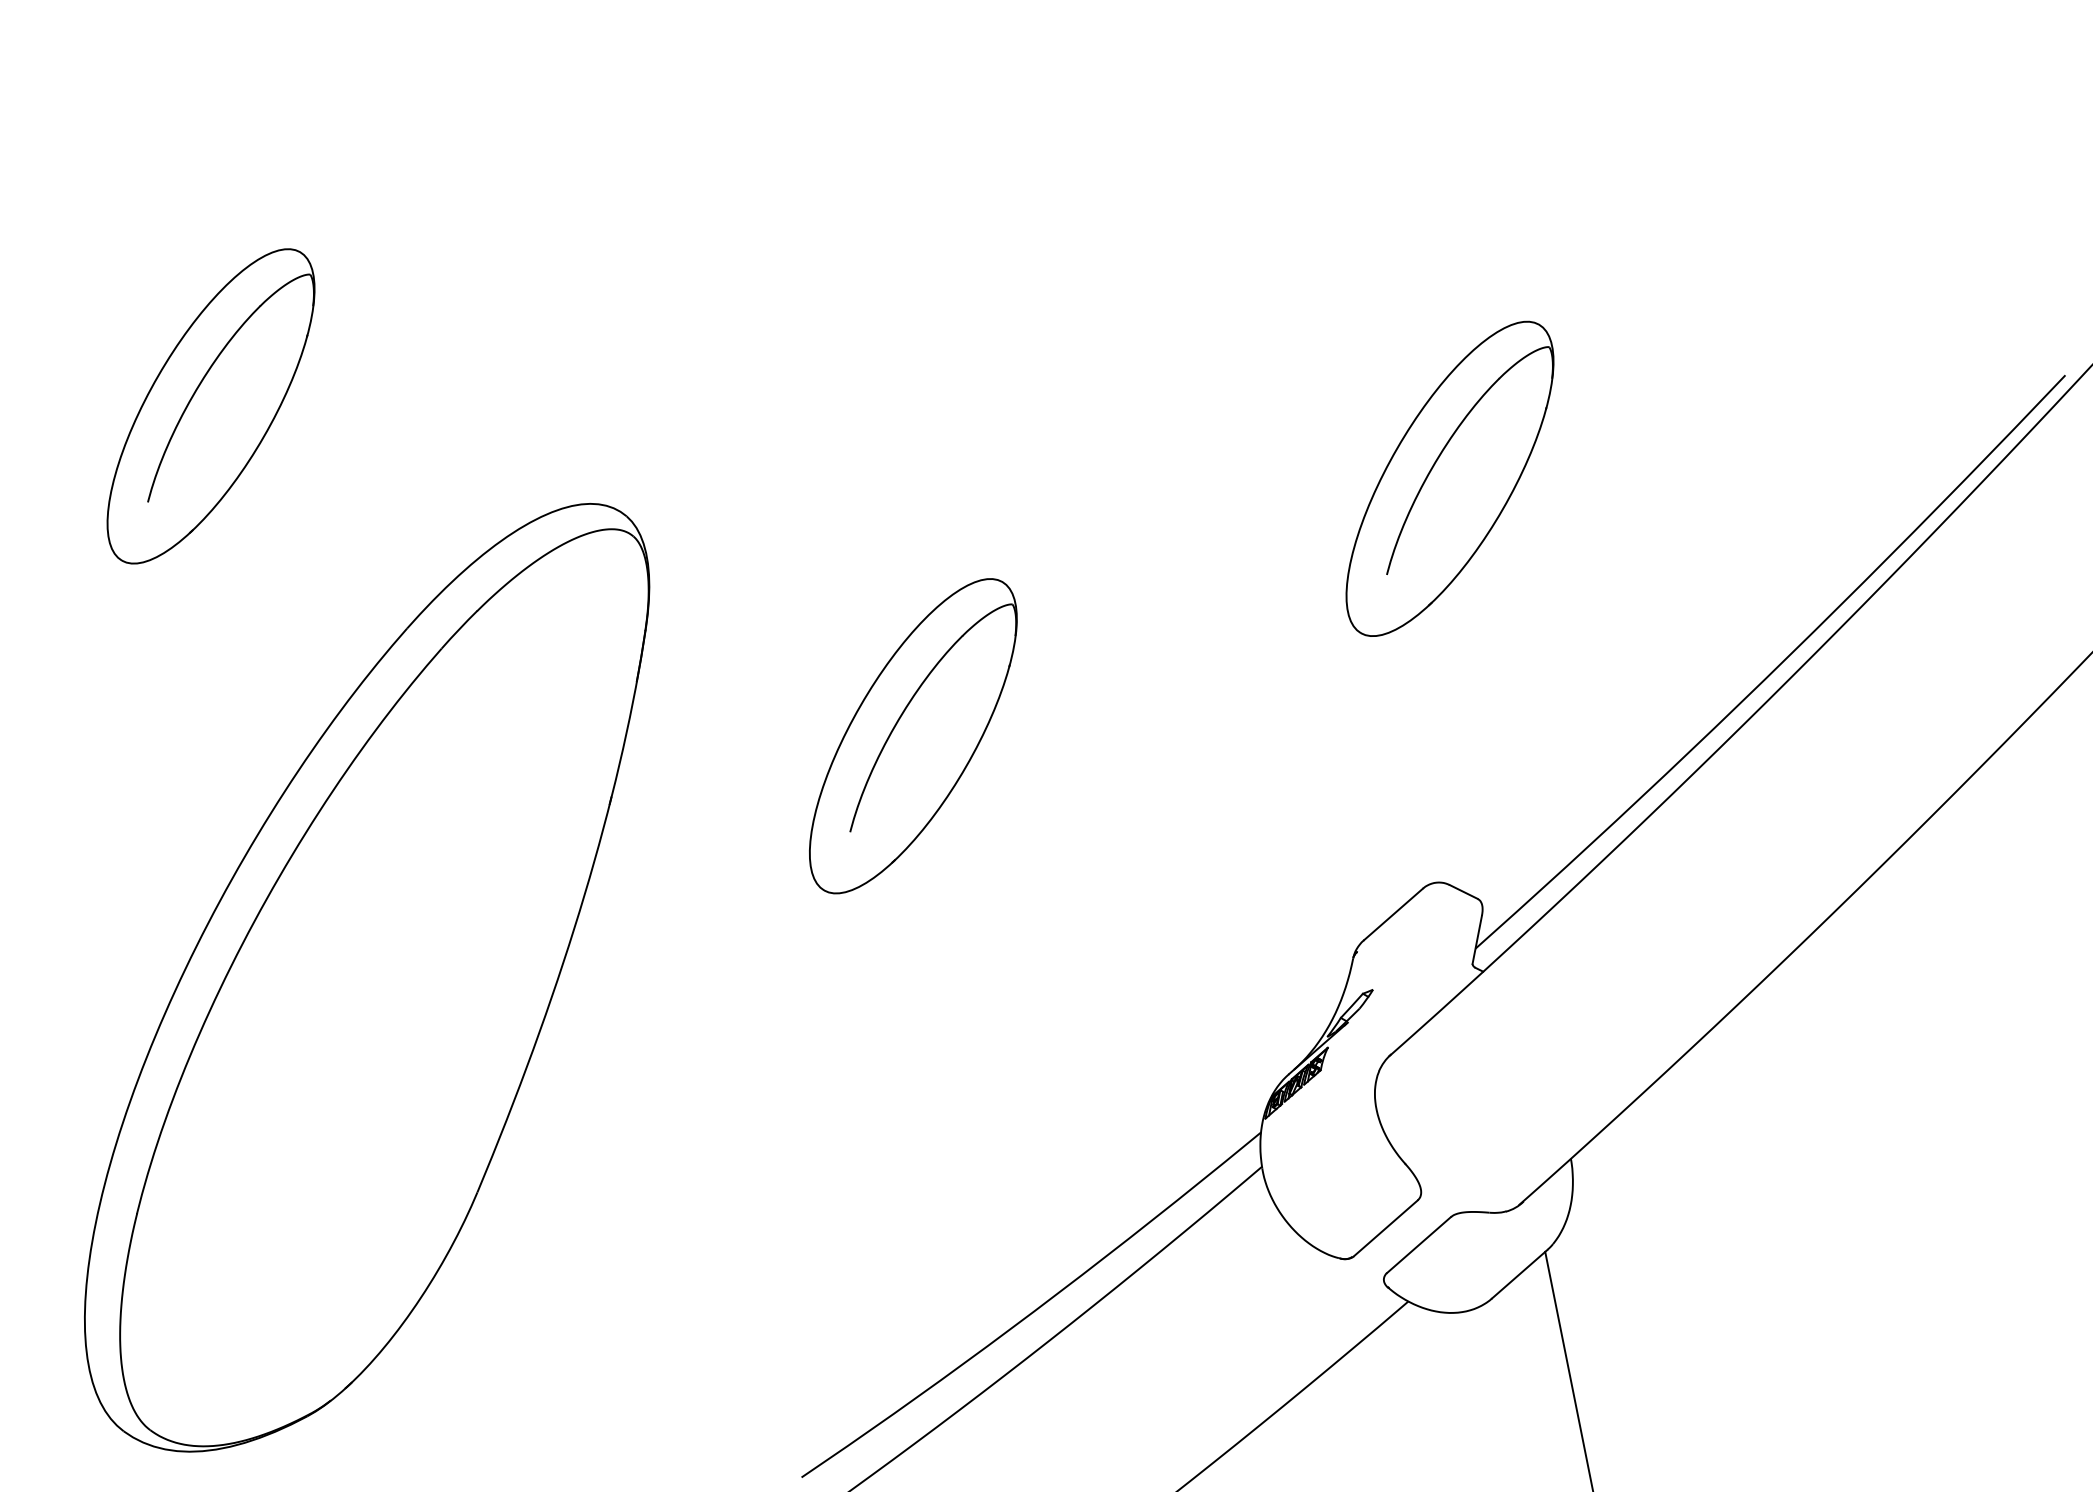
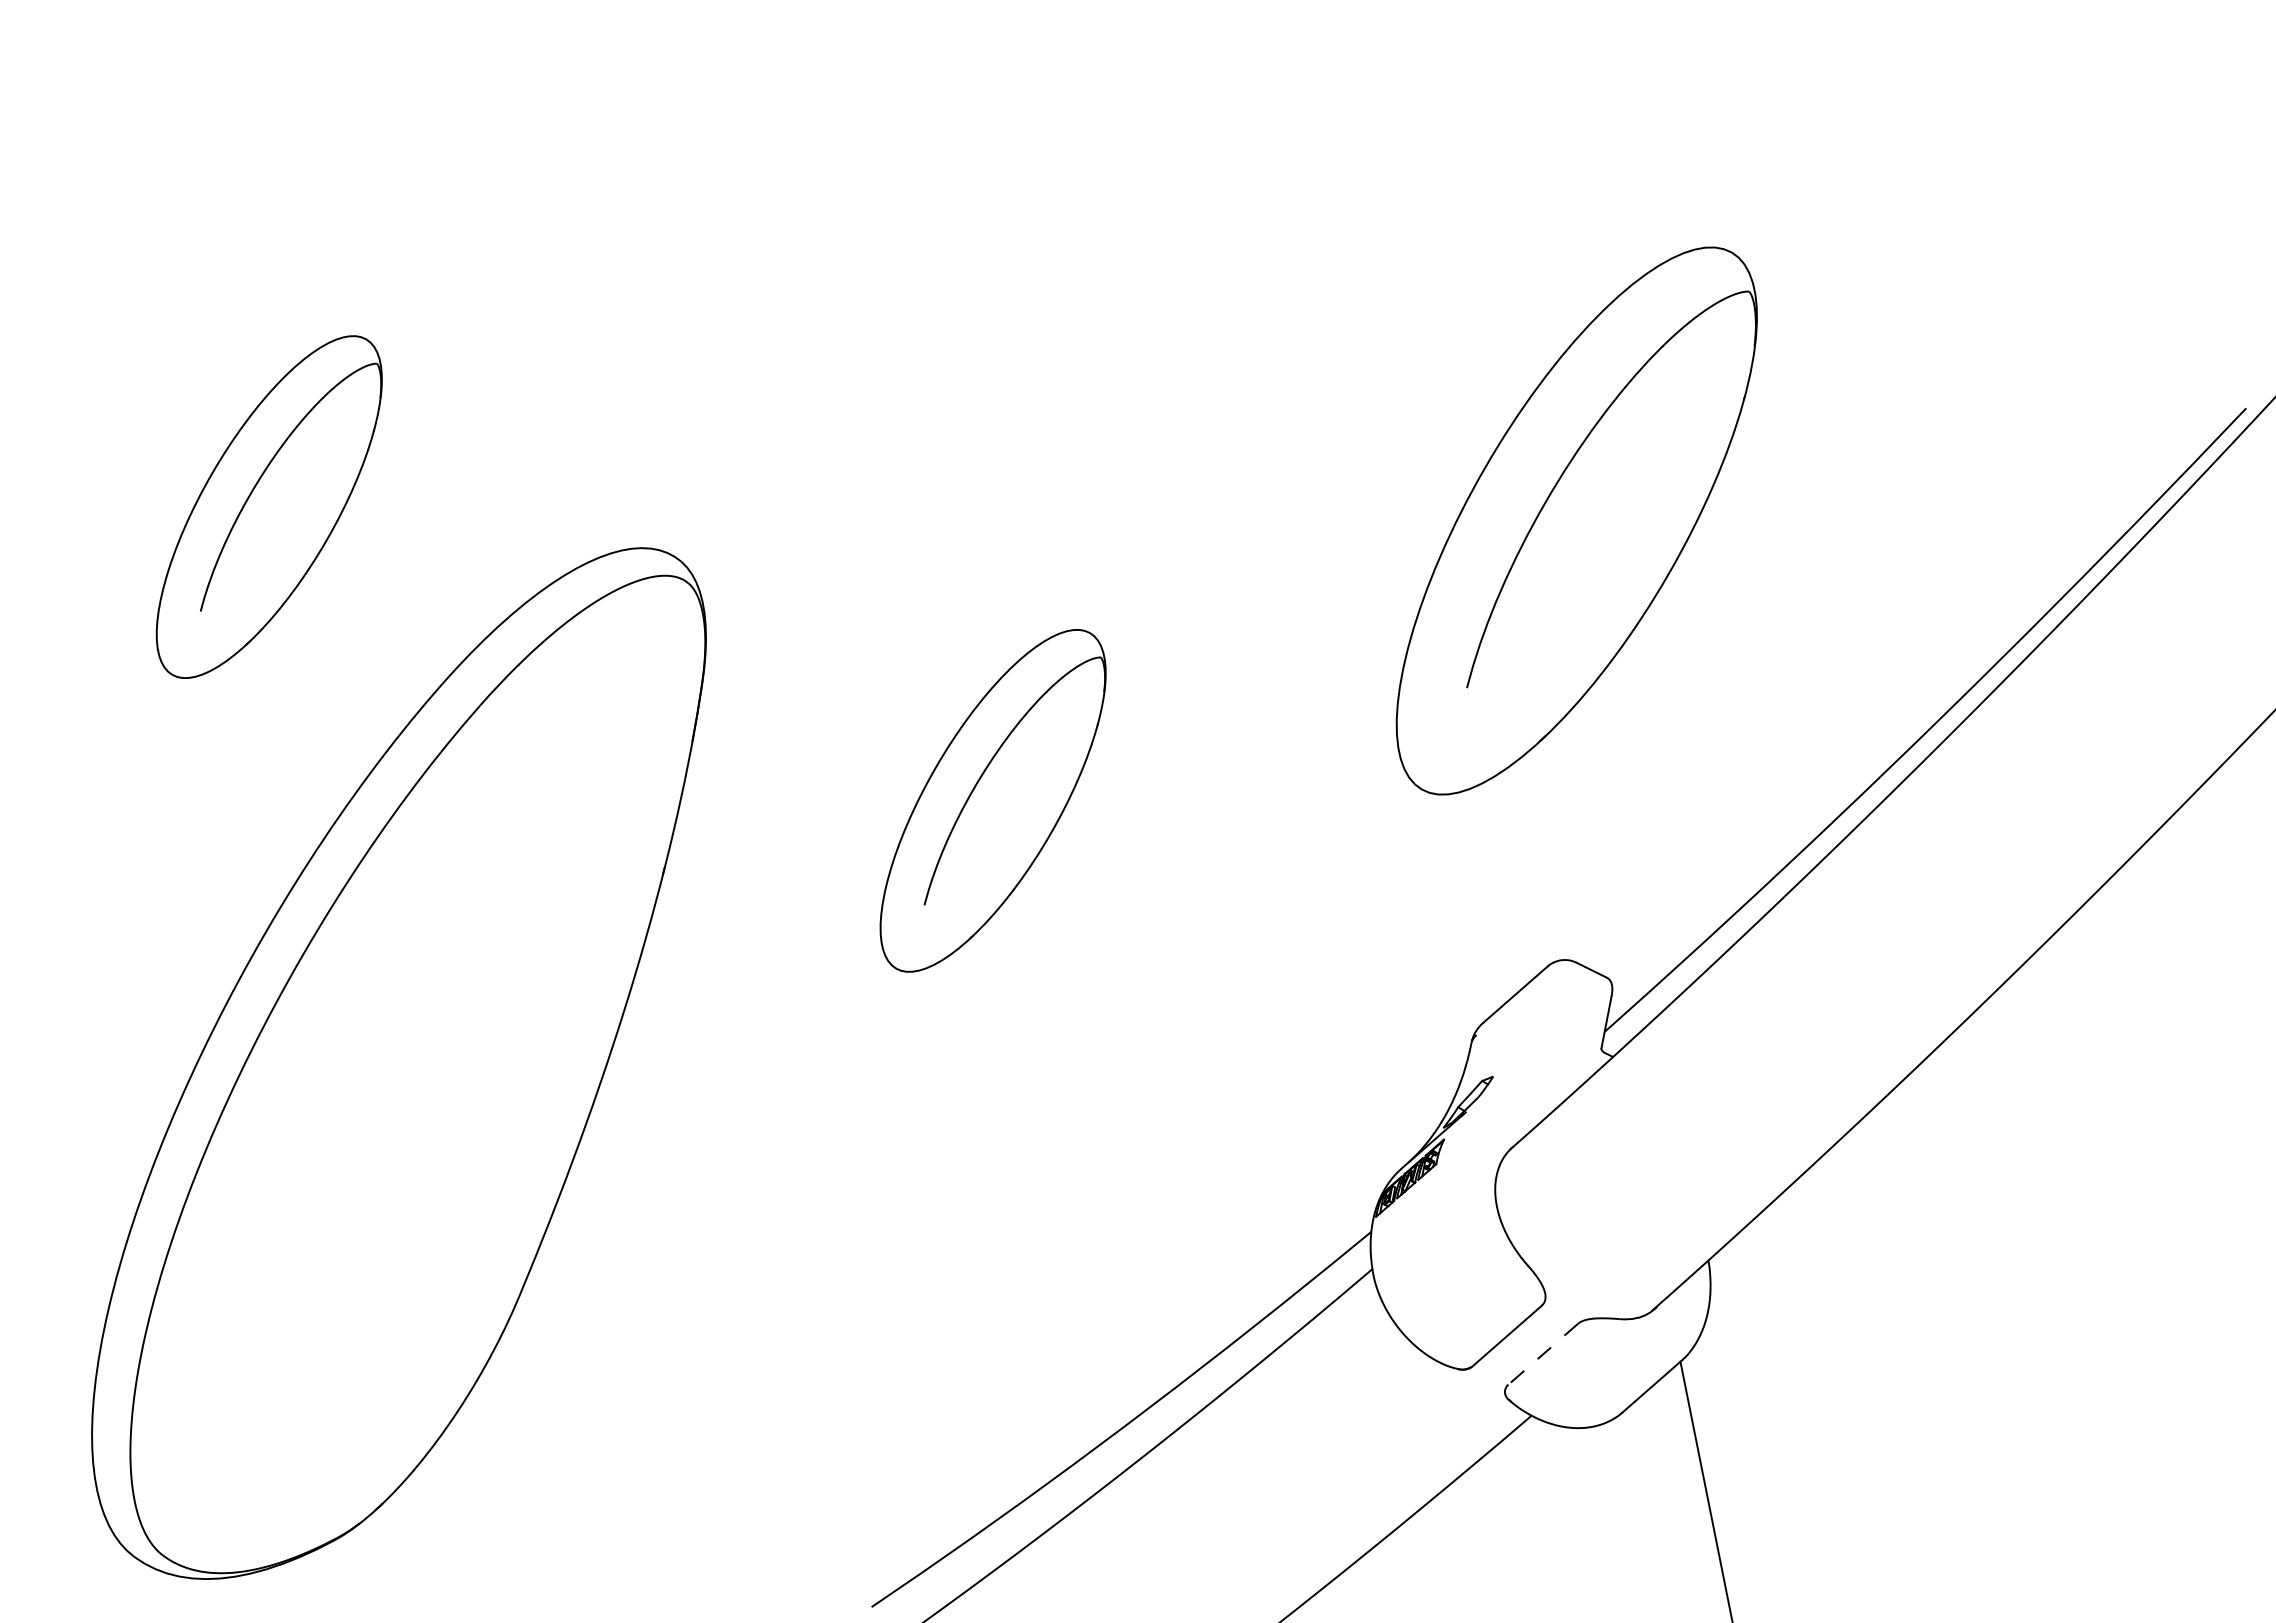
part: (210, 405) -> (268, 506), moved
part: (1449, 478) -> (1576, 520), size x1.6
line: (1418, 1245) -> (1542, 1354), solid -> dashed

